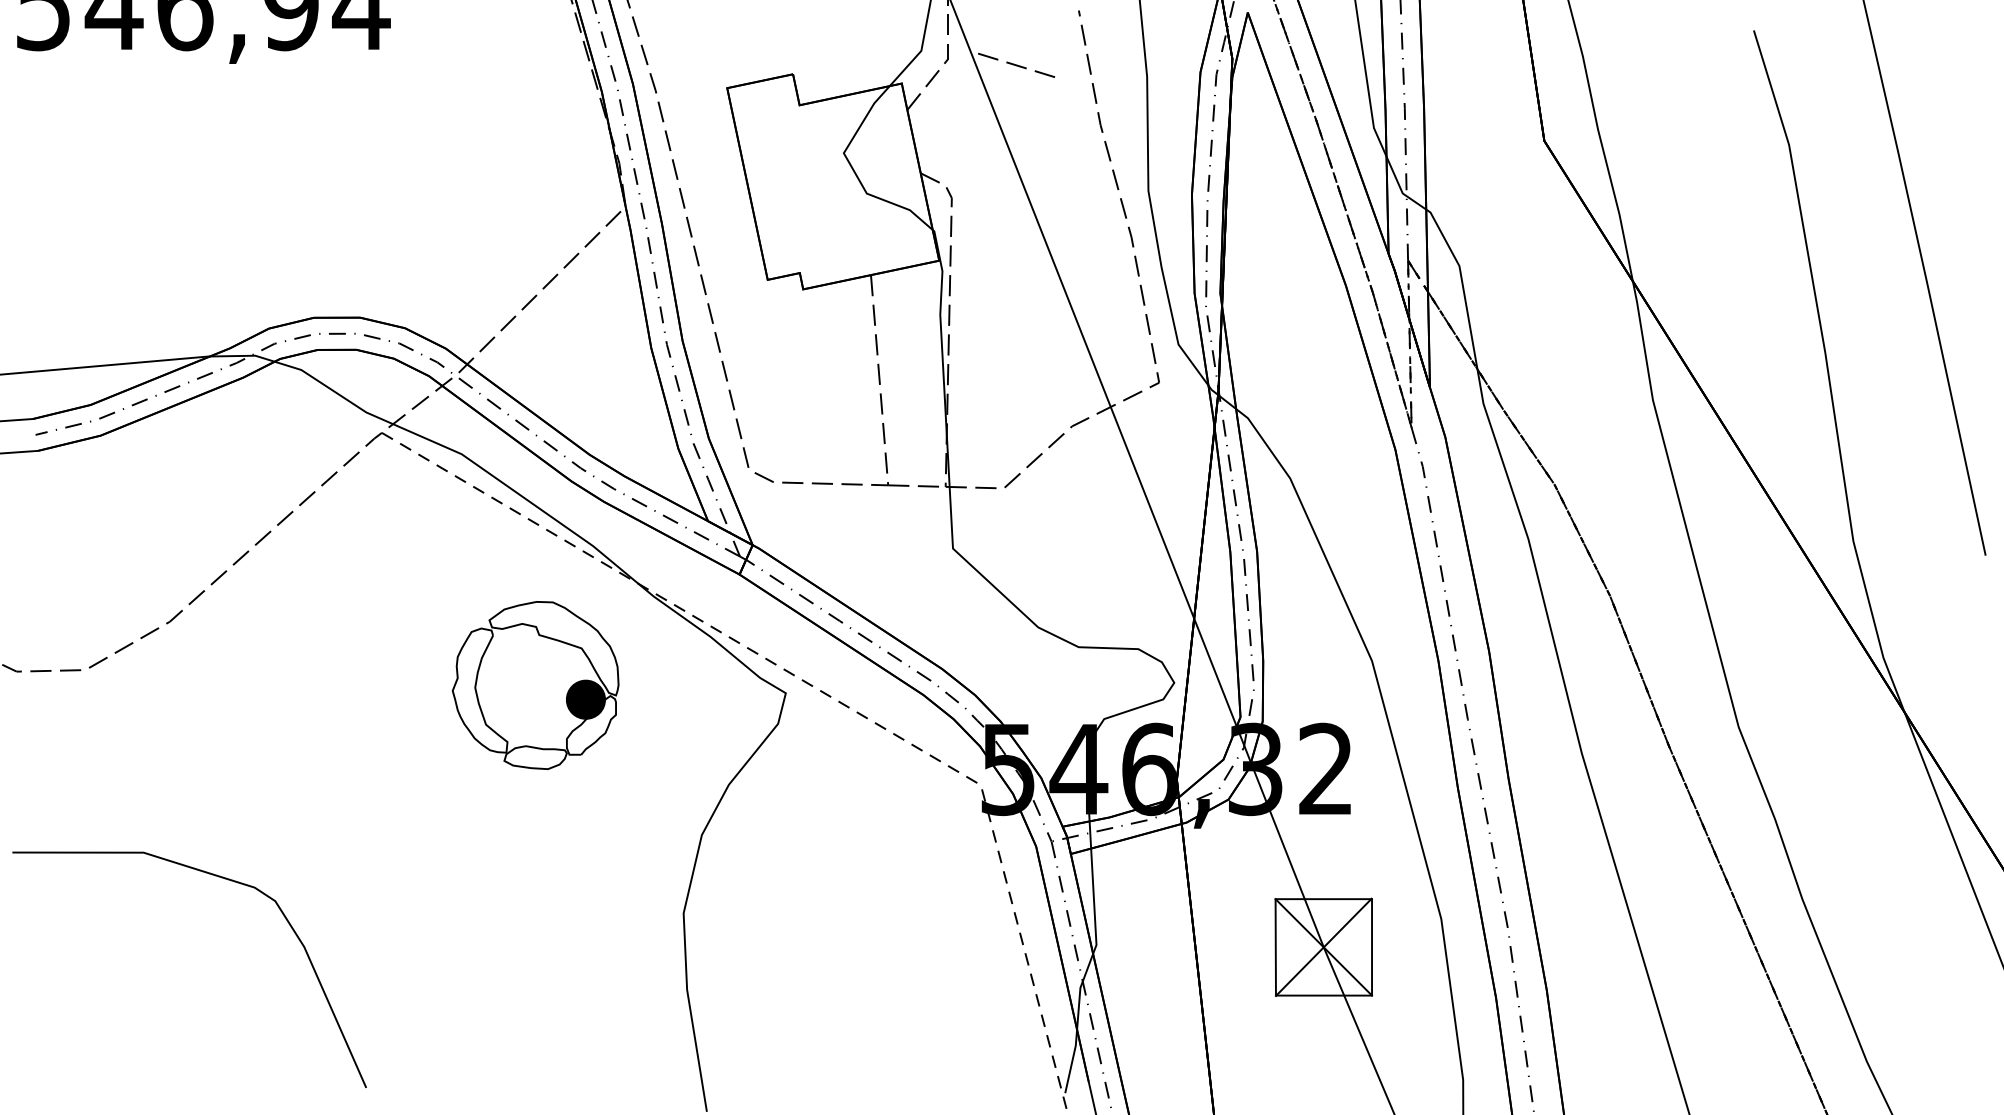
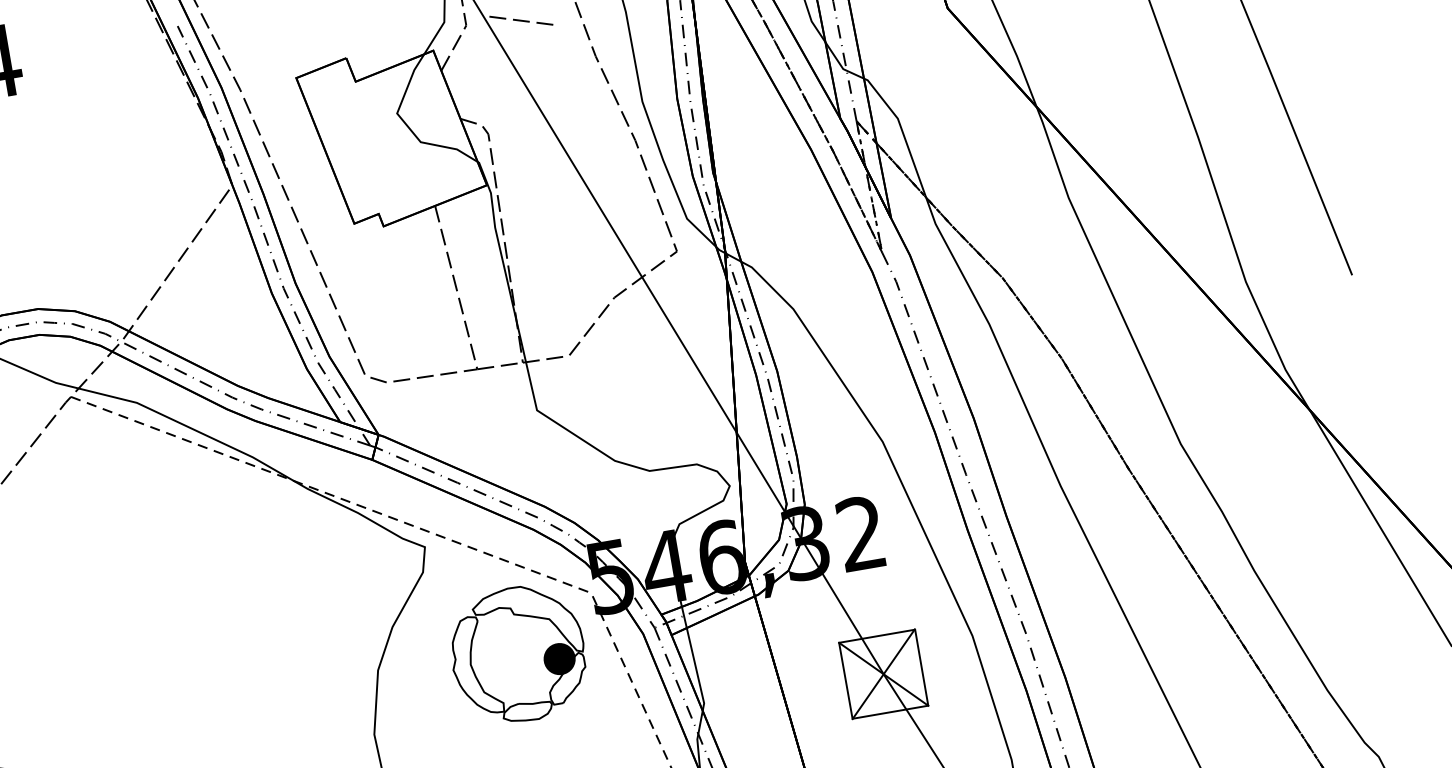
part: (535, 685) -> (517, 654), moved

